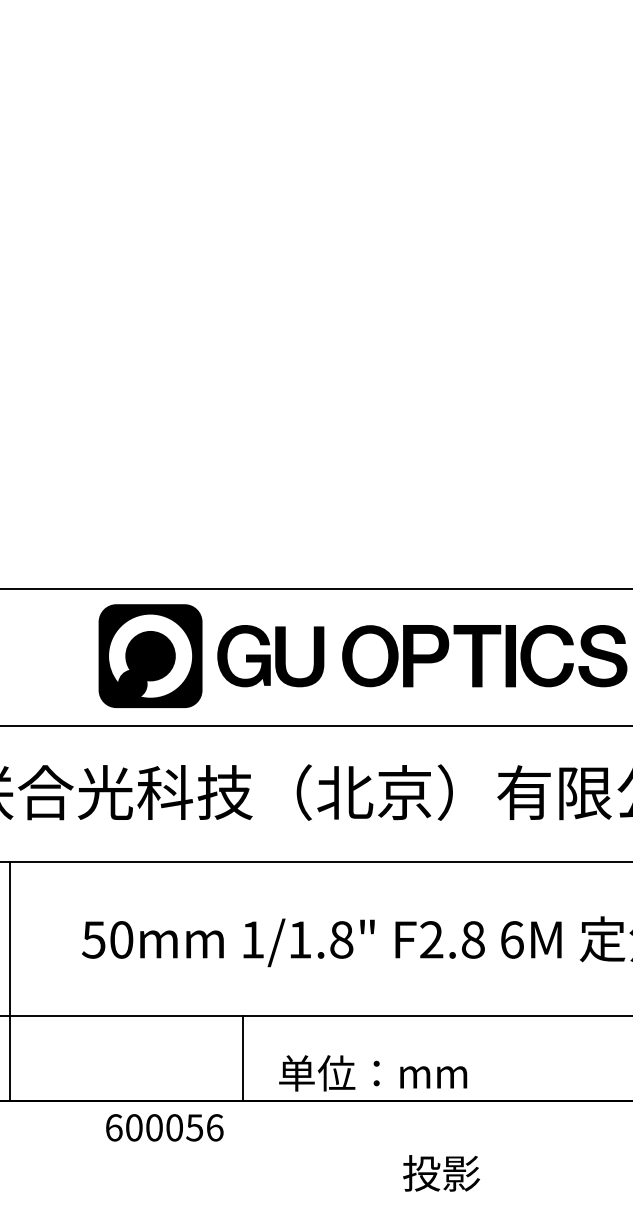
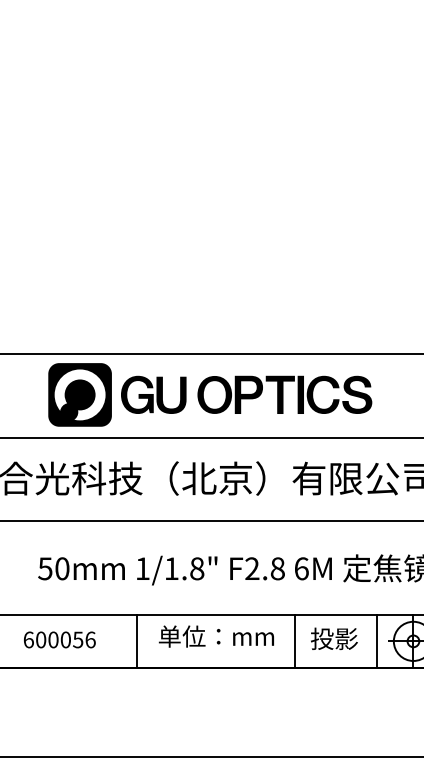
line: (500, 1058) -> (294, 641), added
text: (371, 1073) -> (215, 636), moved
text: (164, 1127) -> (59, 639), moved
text: (441, 1172) -> (334, 638), moved

